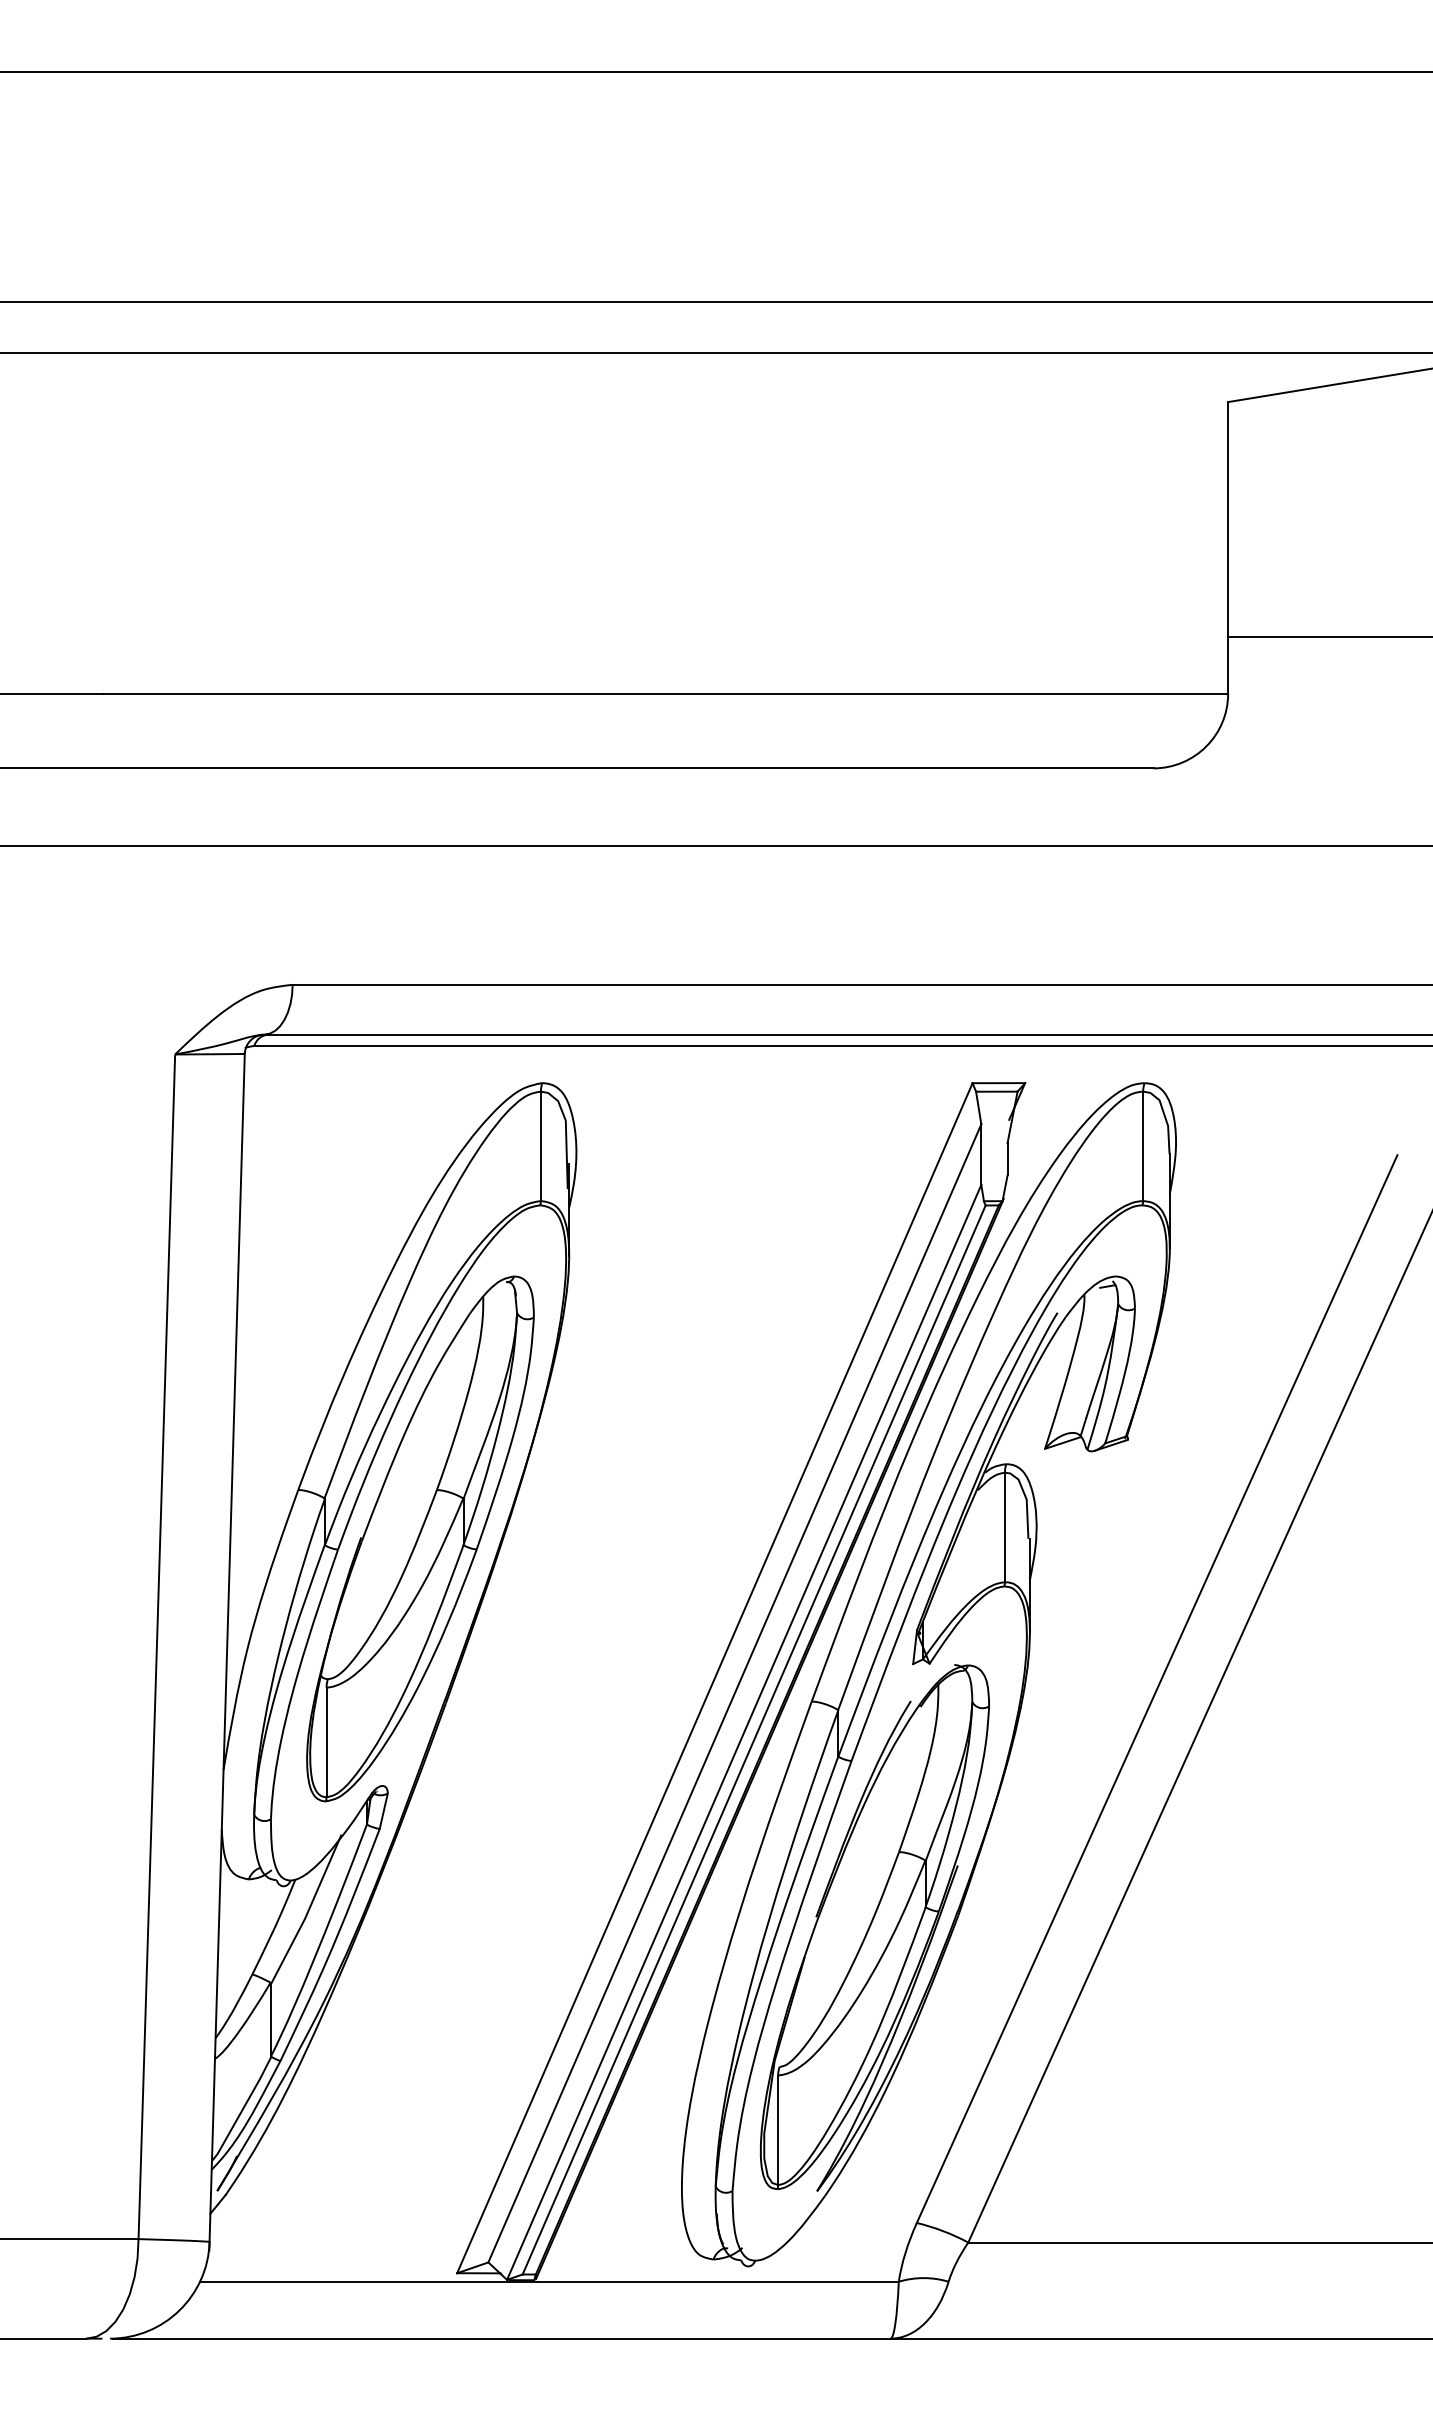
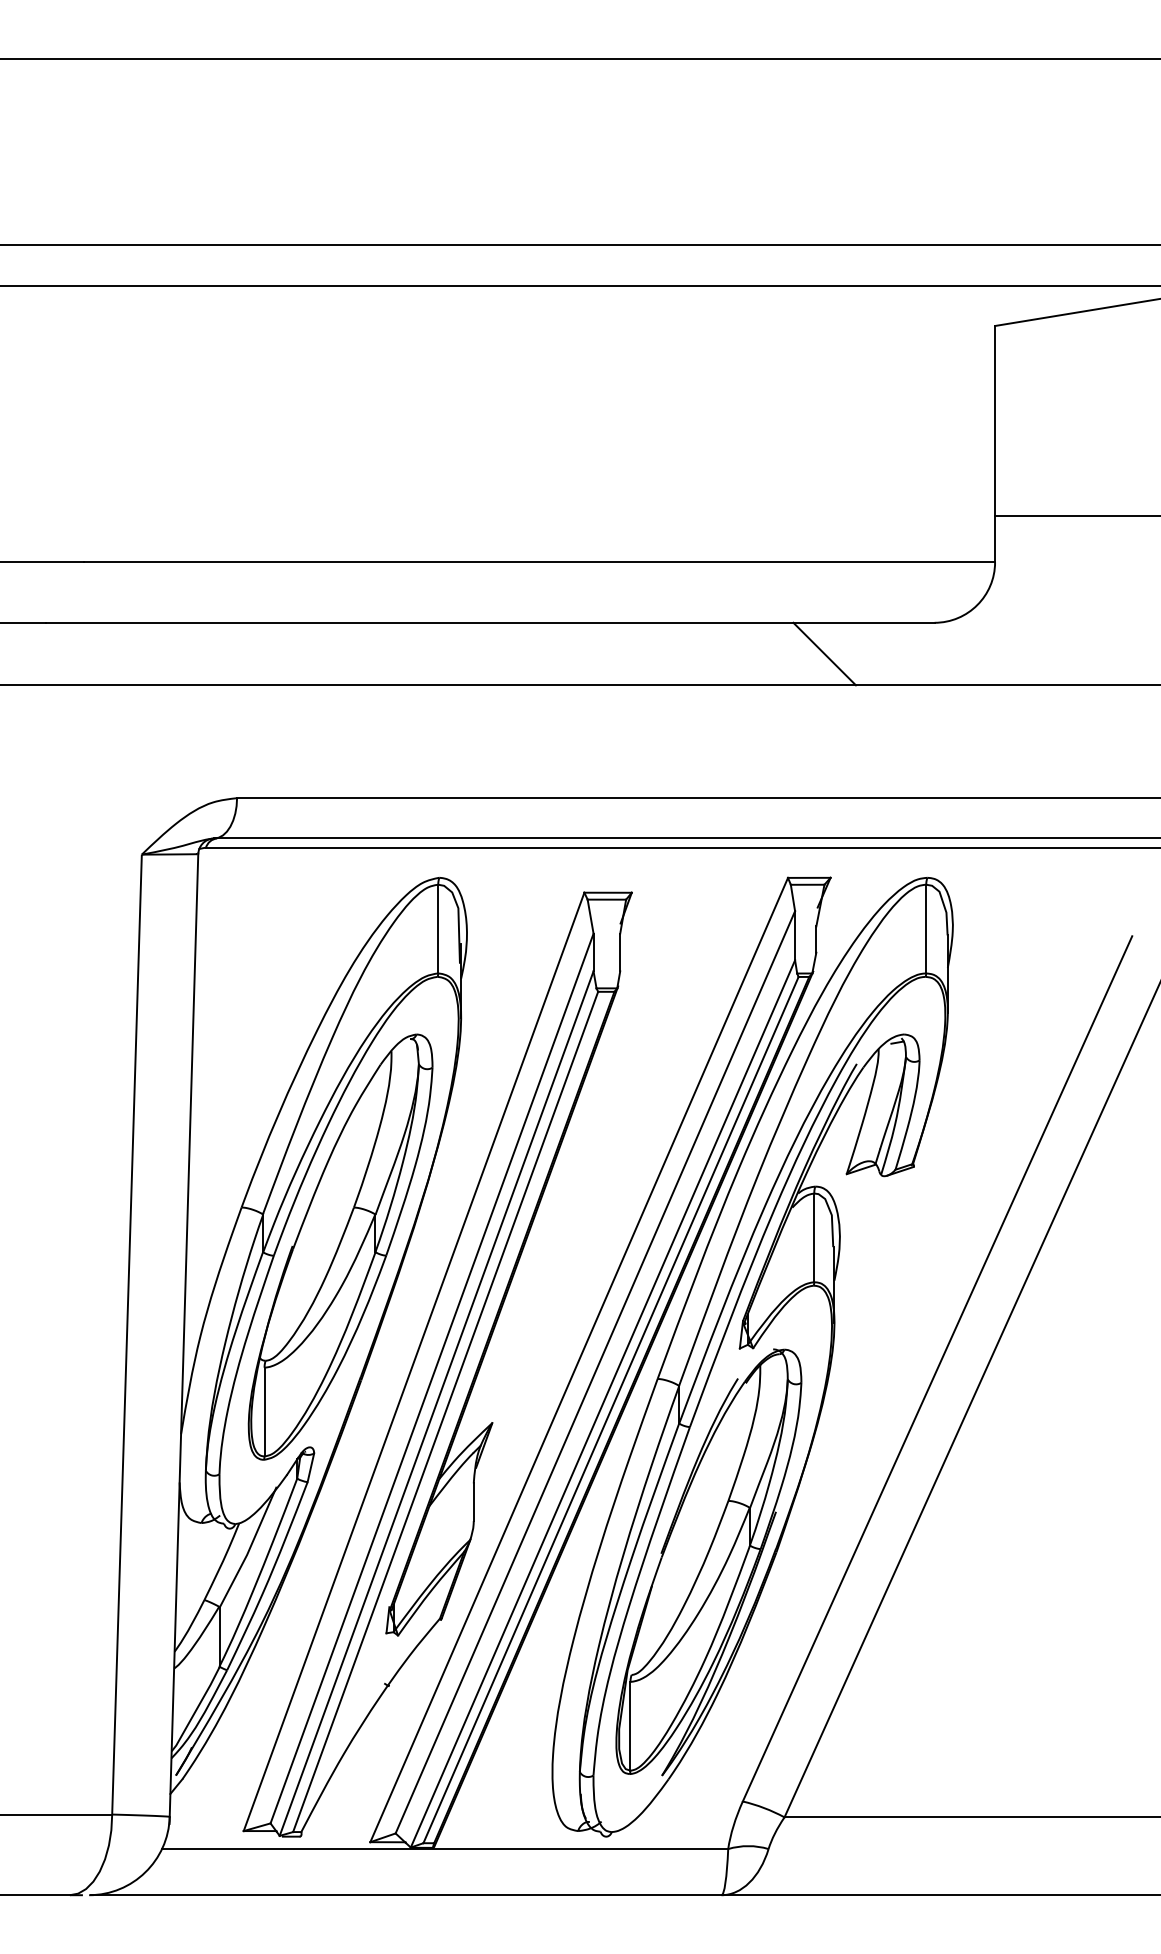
line: (1017, 806) -> (824, 653), added
part: (539, 1683) -> (437, 1364), added

